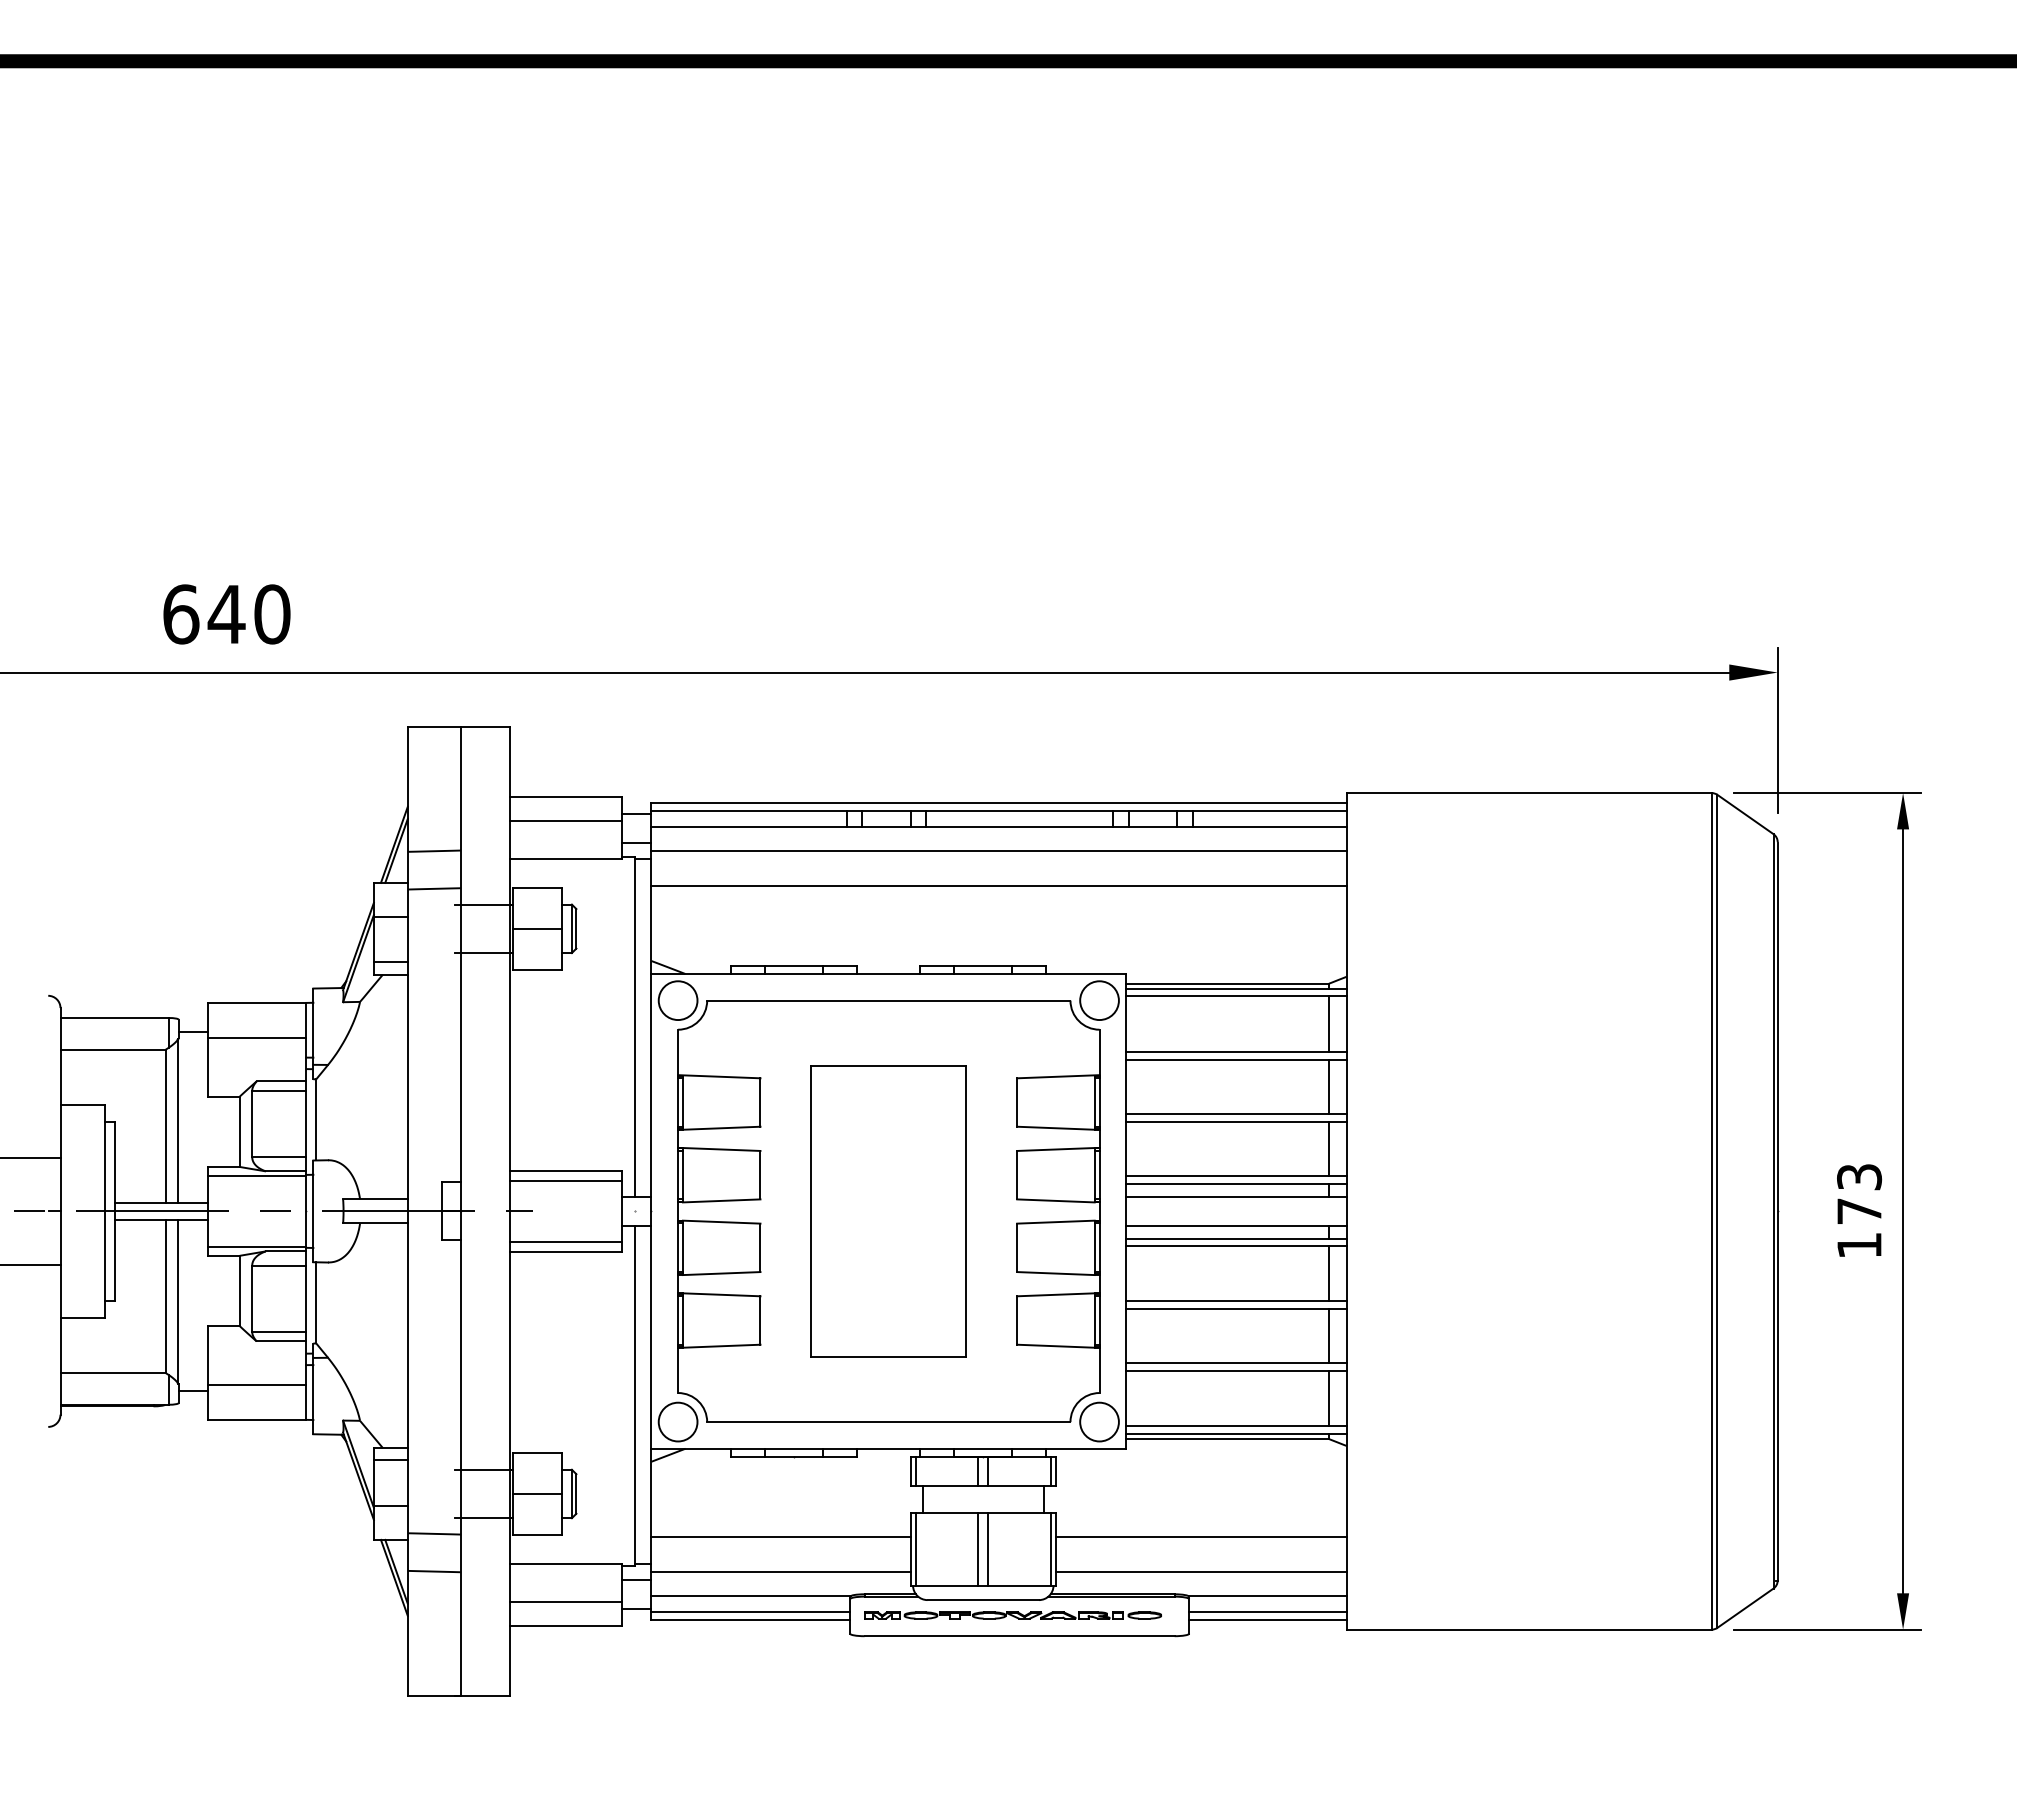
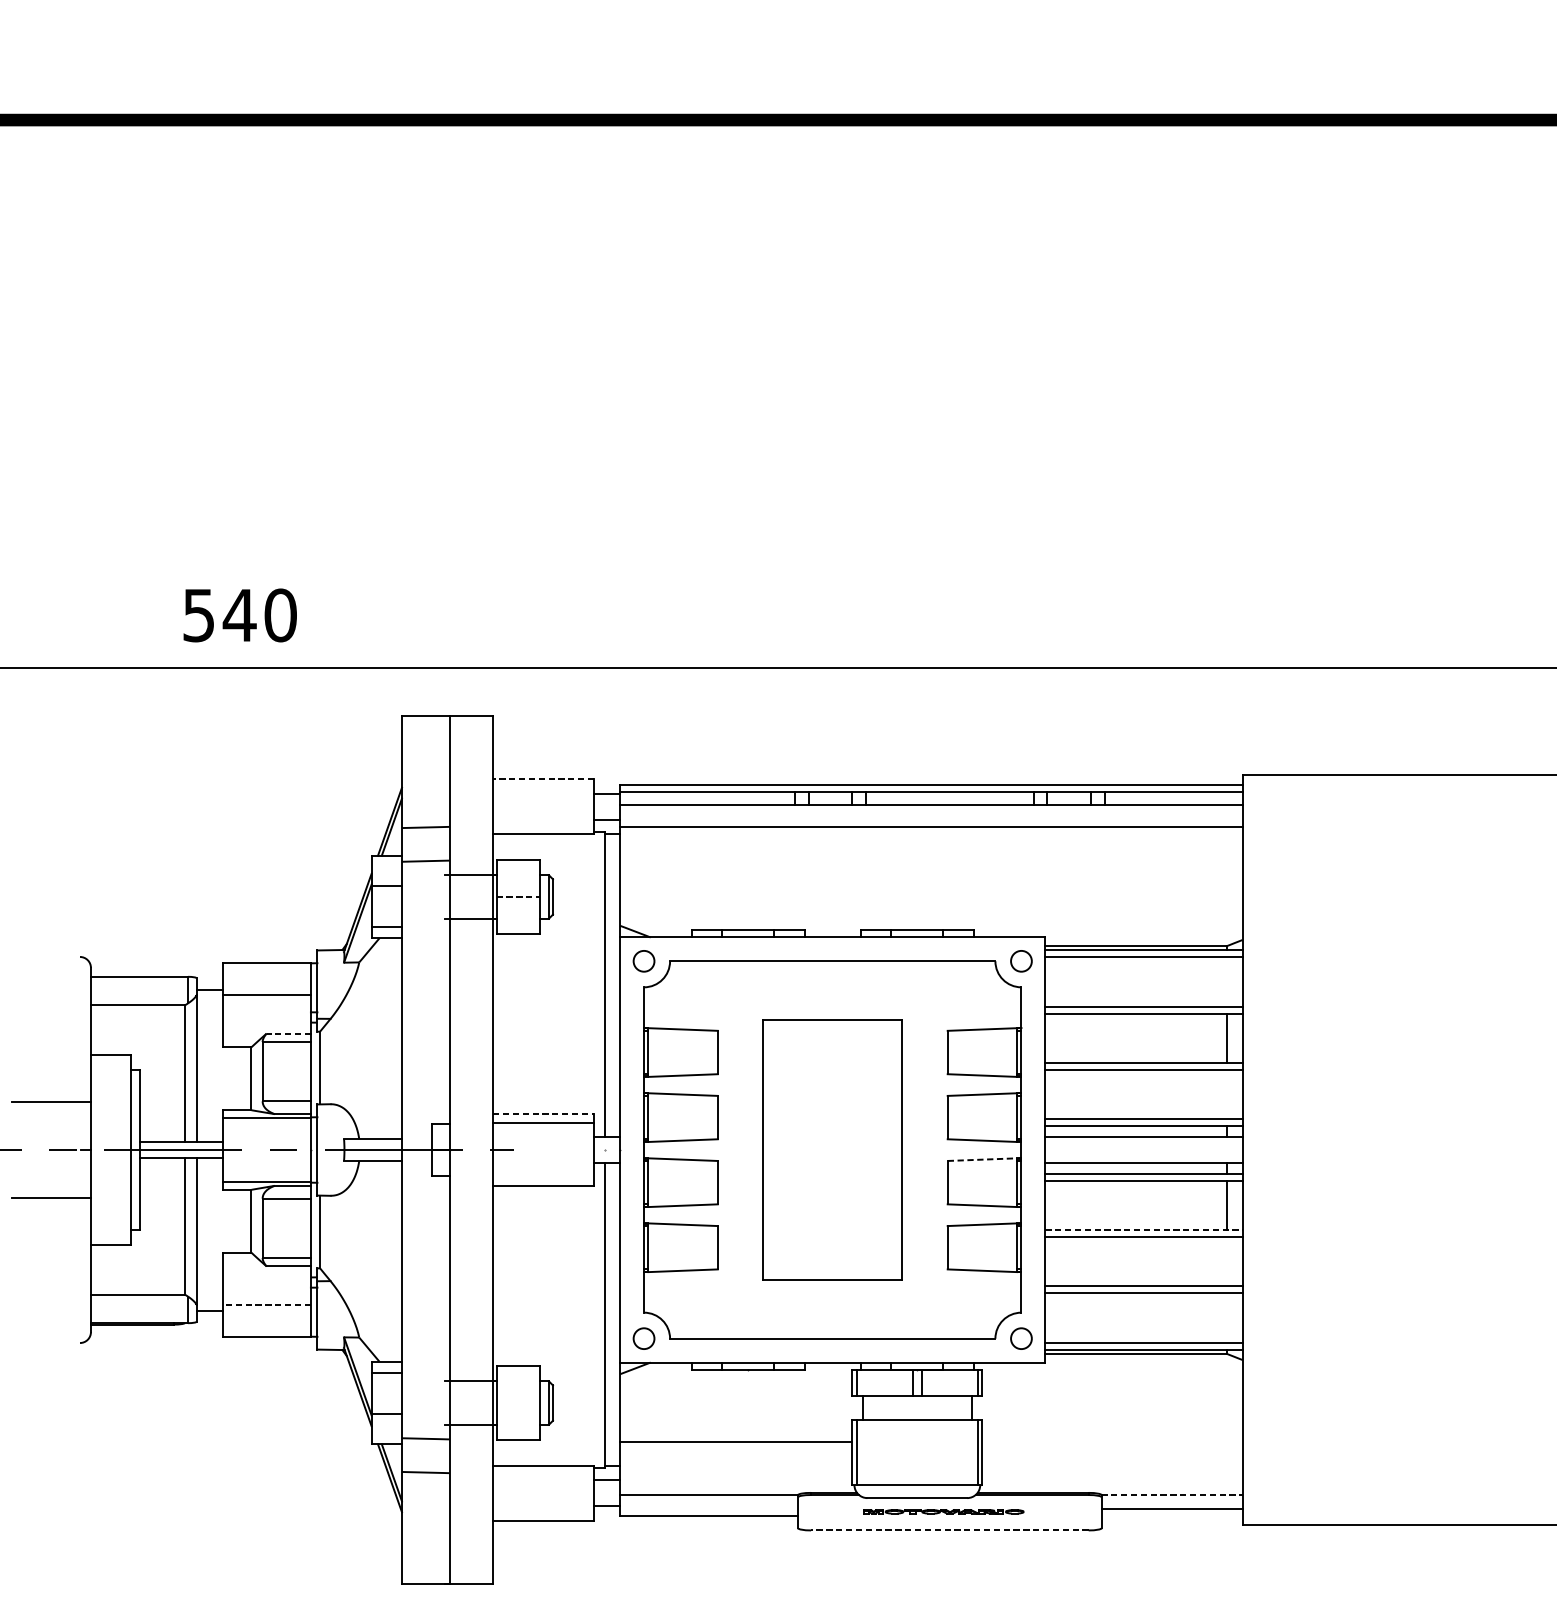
text: (181, 614) -> (199, 615), 640 -> 540
line: (565, 797) -> (543, 779), solid -> dashed
line: (565, 820) -> (543, 799), removed
line: (998, 885) -> (930, 858), removed
line: (538, 928) -> (519, 896), solid -> dashed
circle: (677, 1000) -> (643, 961), size x0.6
circle: (1099, 1000) -> (1021, 961), size x0.6
line: (1329, 1023) -> (1227, 981), removed
line: (281, 1081) -> (288, 1033), solid -> dashed
line: (1329, 1148) -> (1227, 1093), removed
line: (566, 1170) -> (544, 1113), solid -> dashed
line: (1055, 1222) -> (982, 1159), solid -> dashed
line: (565, 1241) -> (543, 1176), removed
line: (1236, 1300) -> (1144, 1229), solid -> dashed
line: (1329, 1335) -> (1227, 1261), removed
line: (257, 1384) -> (267, 1305), solid -> dashed
line: (1329, 1398) -> (1227, 1317), removed
circle: (677, 1421) -> (643, 1338), size x0.6
circle: (1099, 1421) -> (1021, 1338), size x0.6
line: (537, 1493) -> (518, 1402), removed
line: (1200, 1536) -> (1111, 1441), removed
line: (978, 1548) -> (913, 1451), removed
line: (988, 1548) -> (922, 1451), removed
line: (780, 1571) -> (735, 1472), removed
line: (1200, 1571) -> (1111, 1472), removed
line: (1267, 1596) -> (1171, 1494), solid -> dashed
line: (565, 1602) -> (543, 1500), removed
line: (750, 1611) -> (708, 1508), removed
part: (1012, 1615) -> (943, 1511), size x0.6
line: (1267, 1619) -> (1171, 1515), removed
line: (1019, 1636) -> (949, 1530), solid -> dashed

